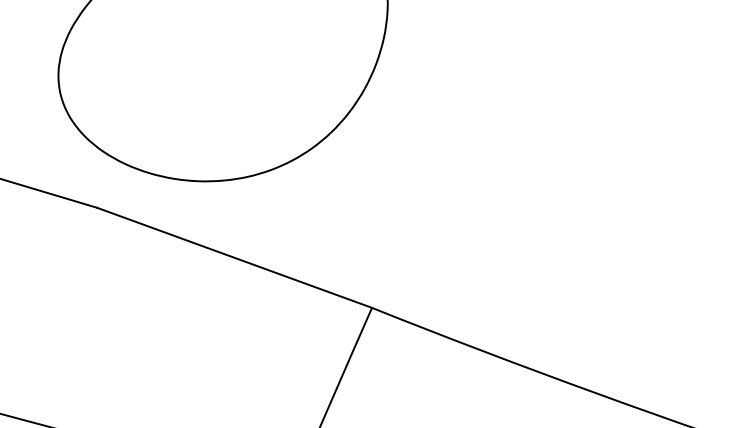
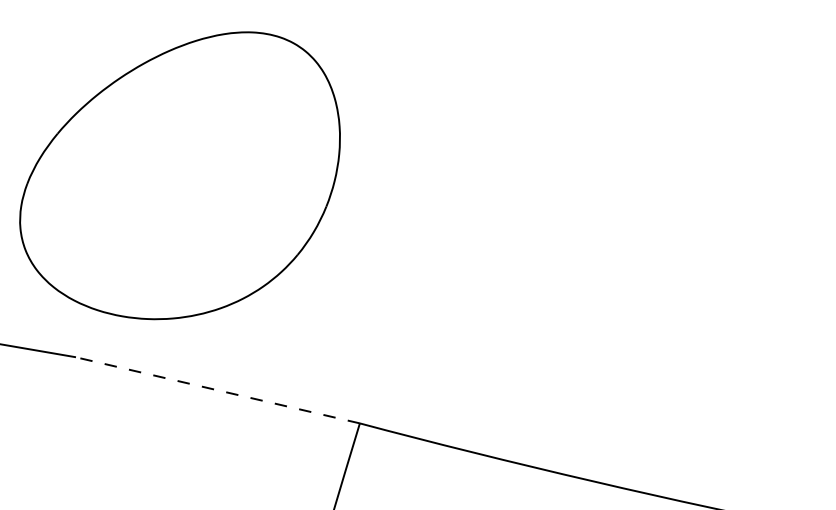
line: (233, 257) -> (216, 390), solid -> dashed

